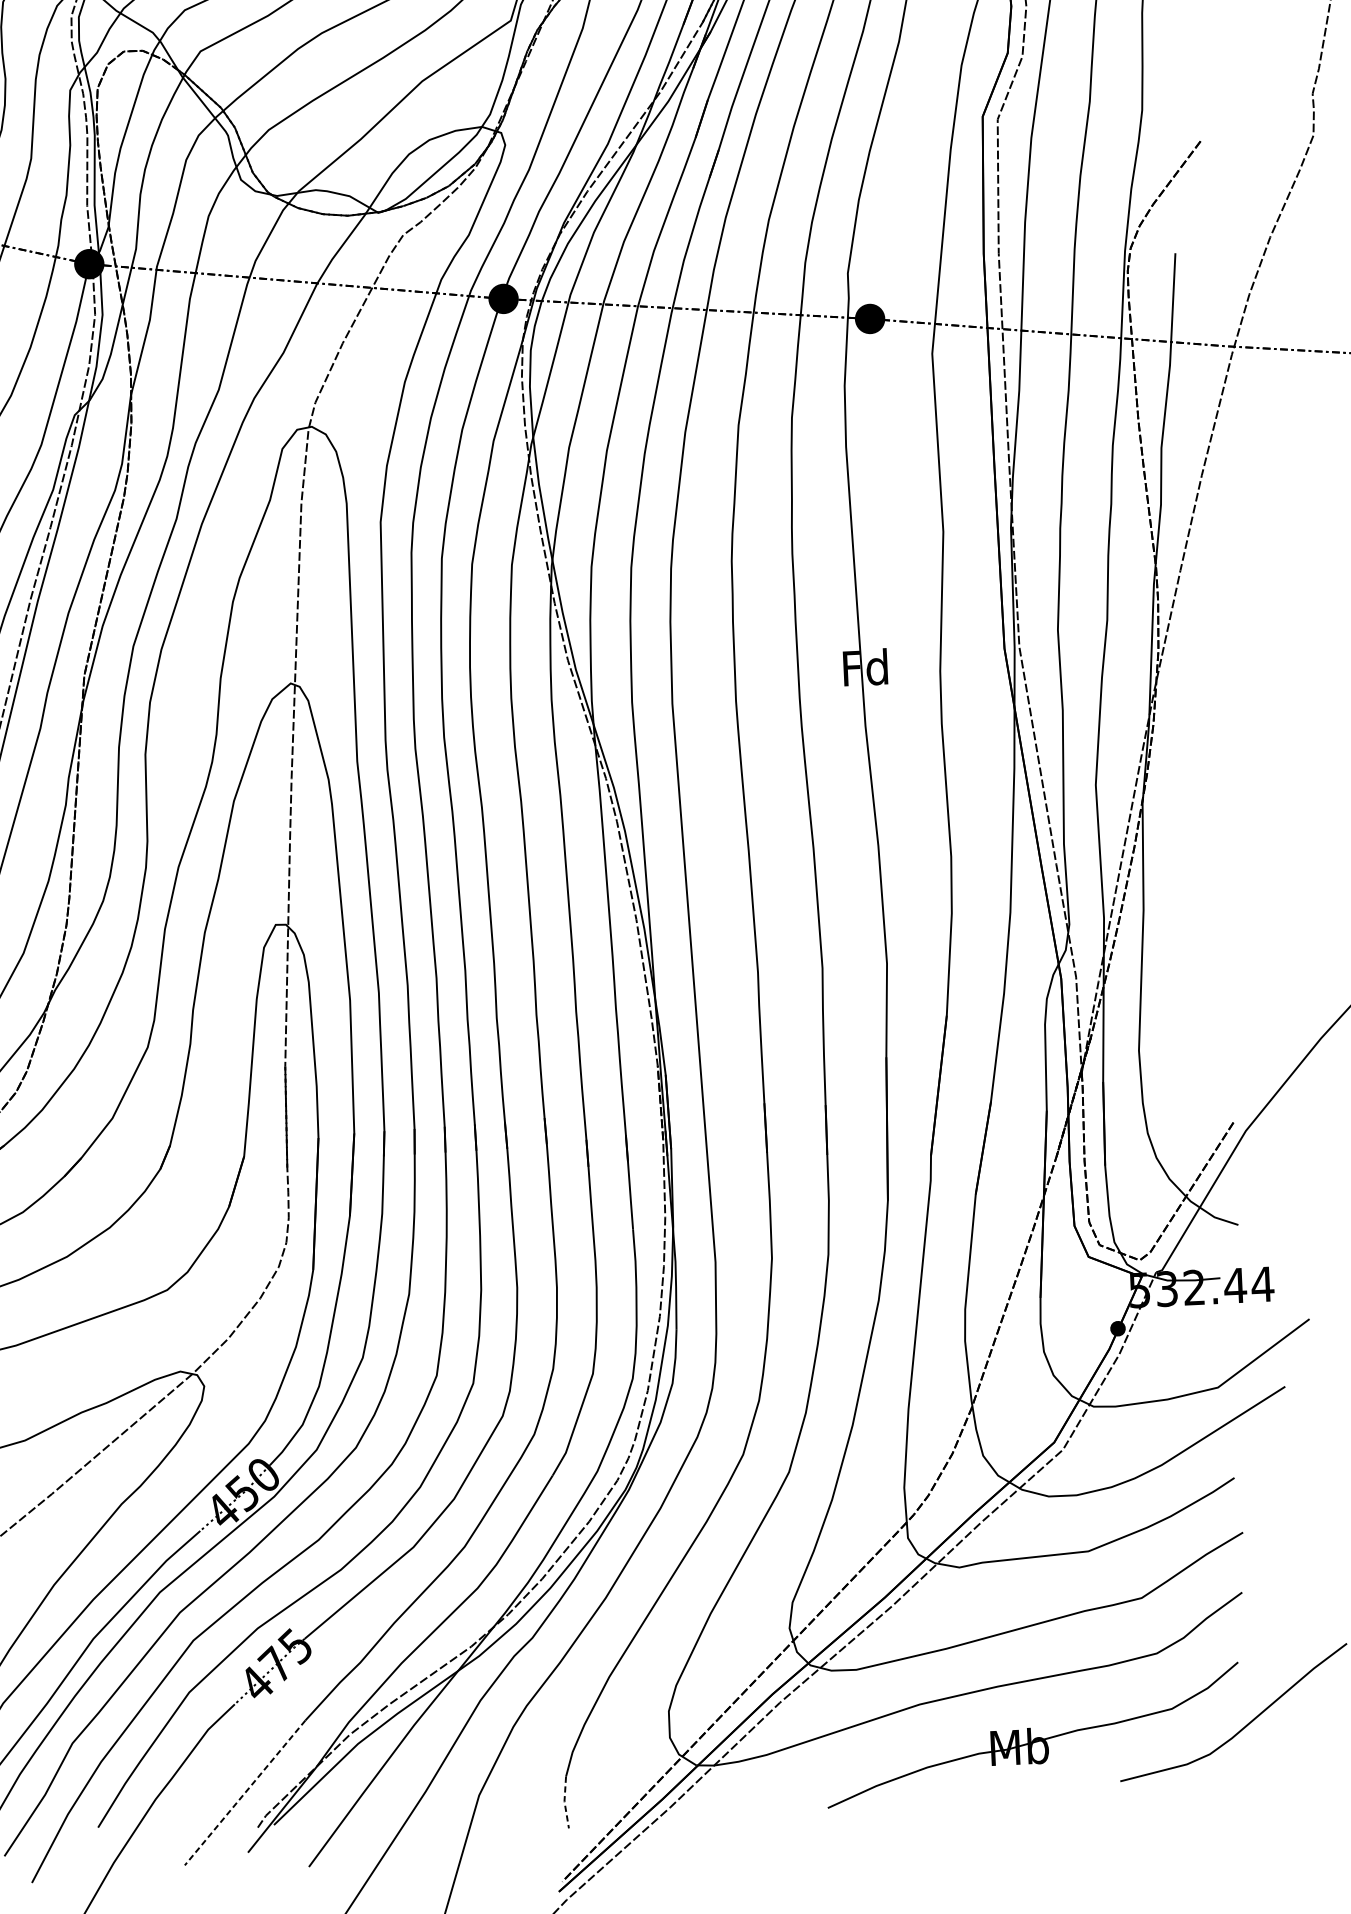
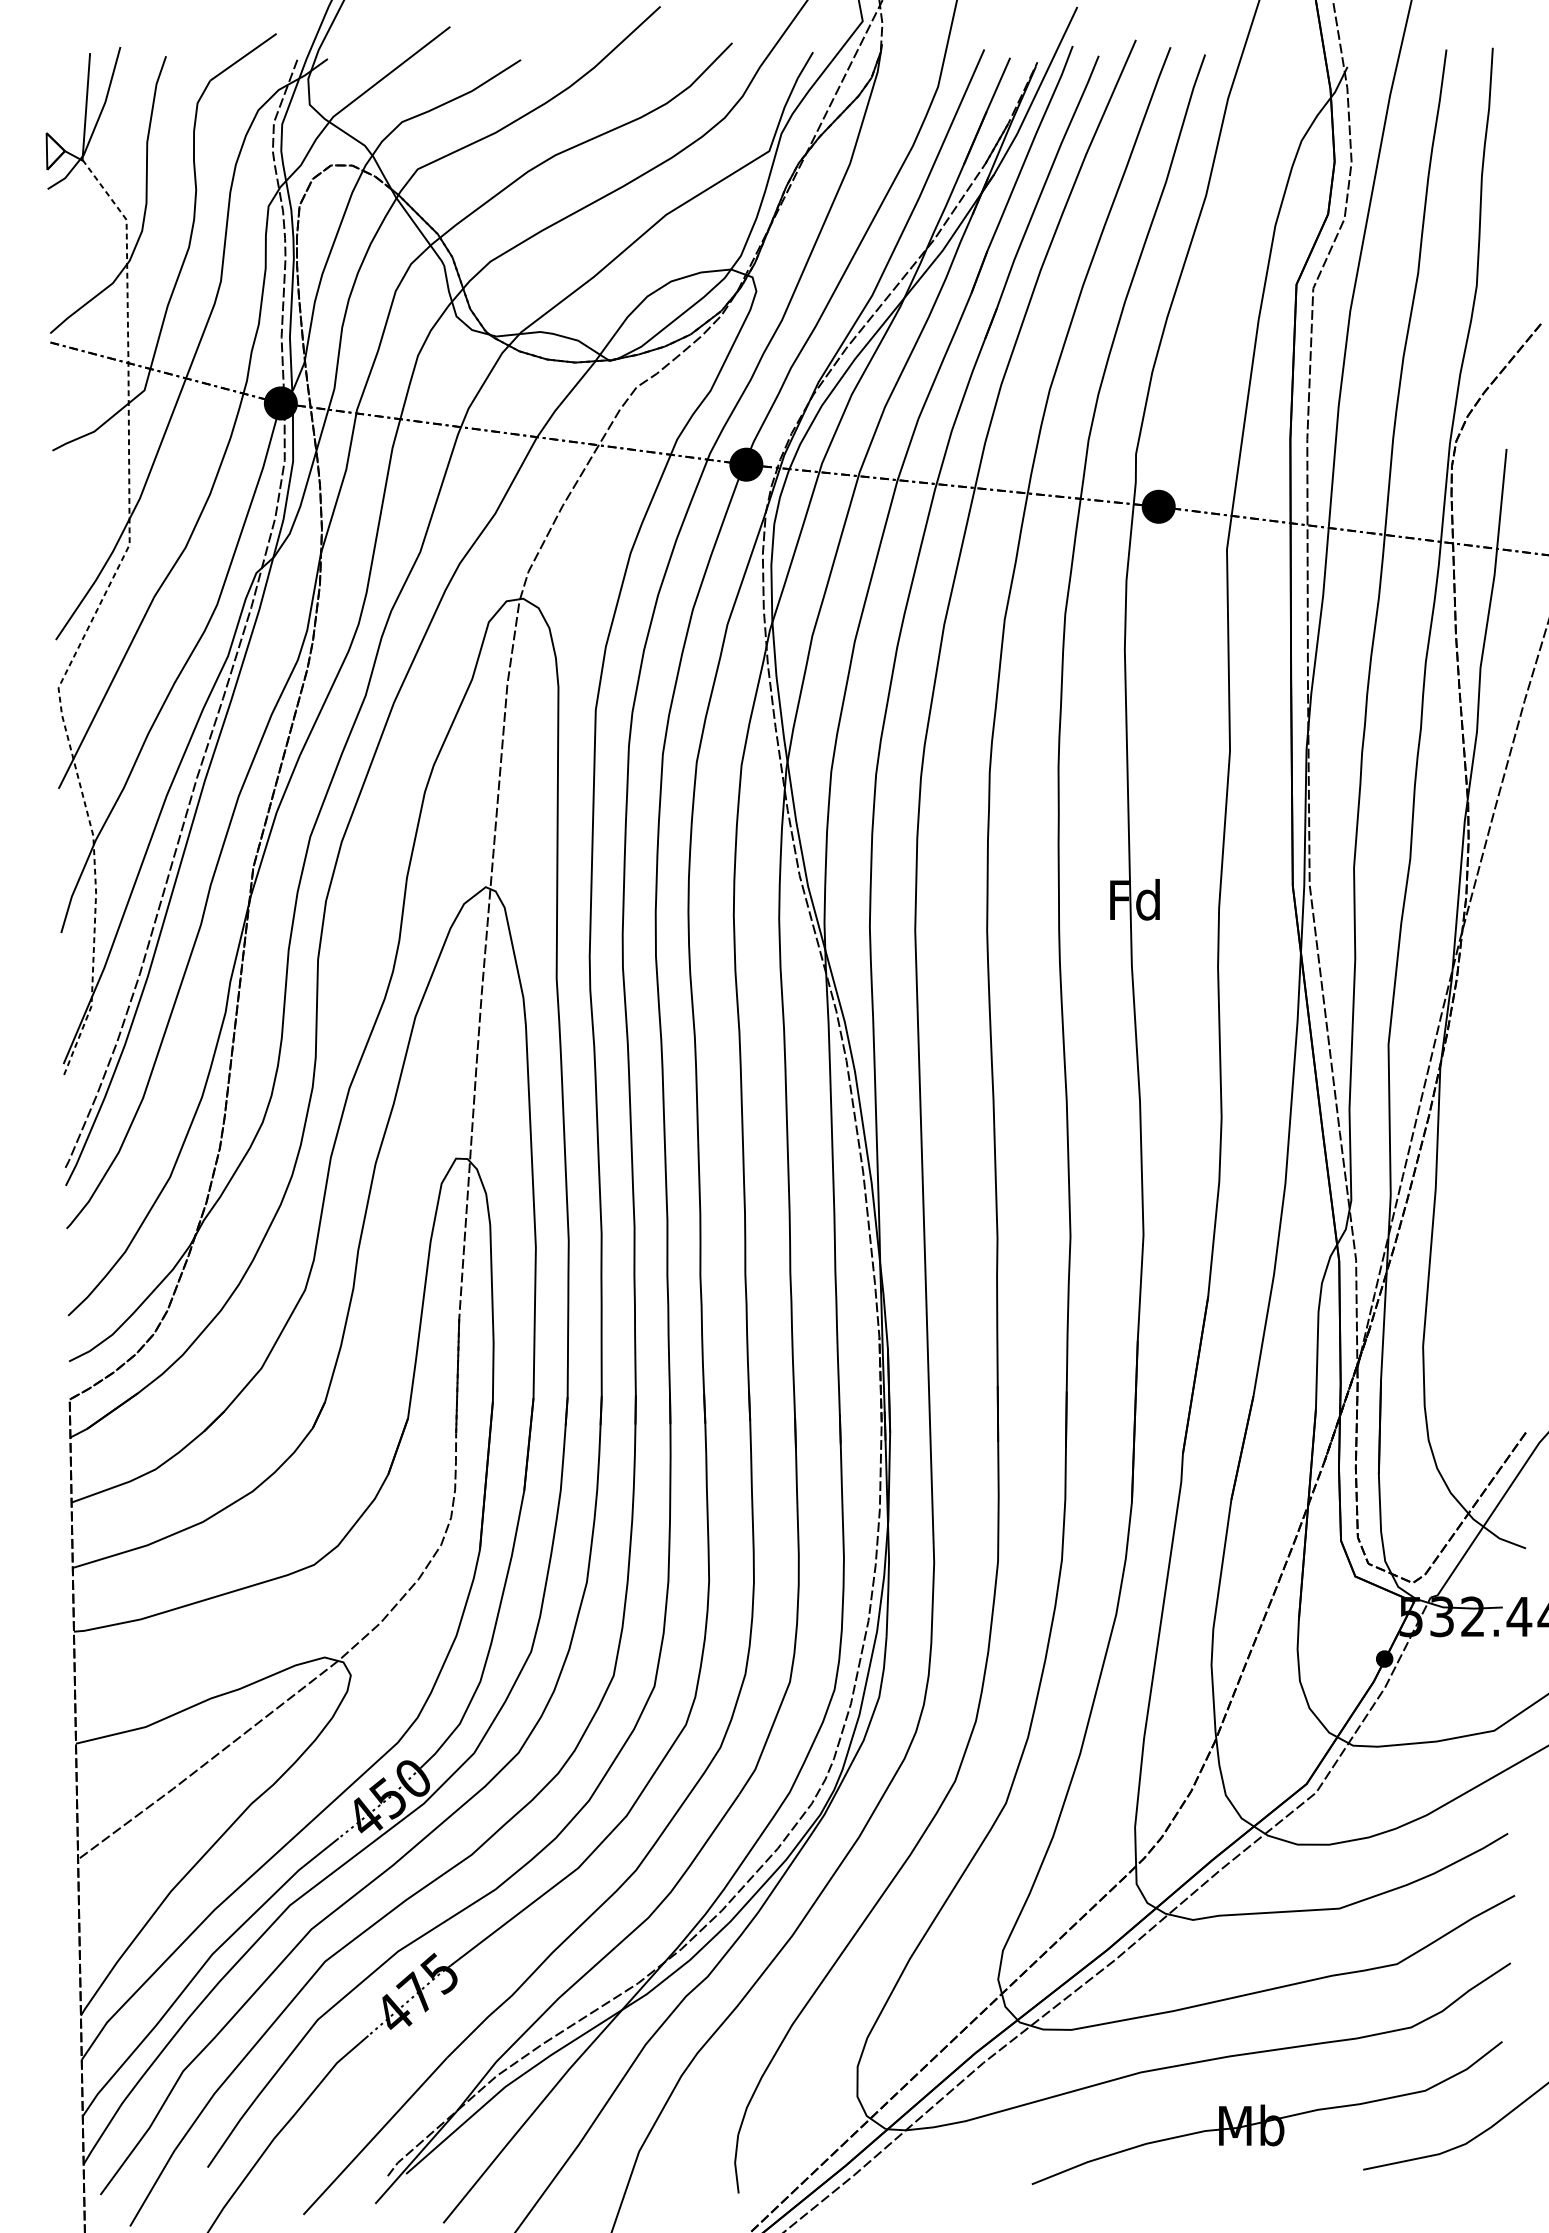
line: (244, 1793) -> (374, 2136), dashed -> solid
line: (564, 1802) -> (735, 2163), dashed -> solid

